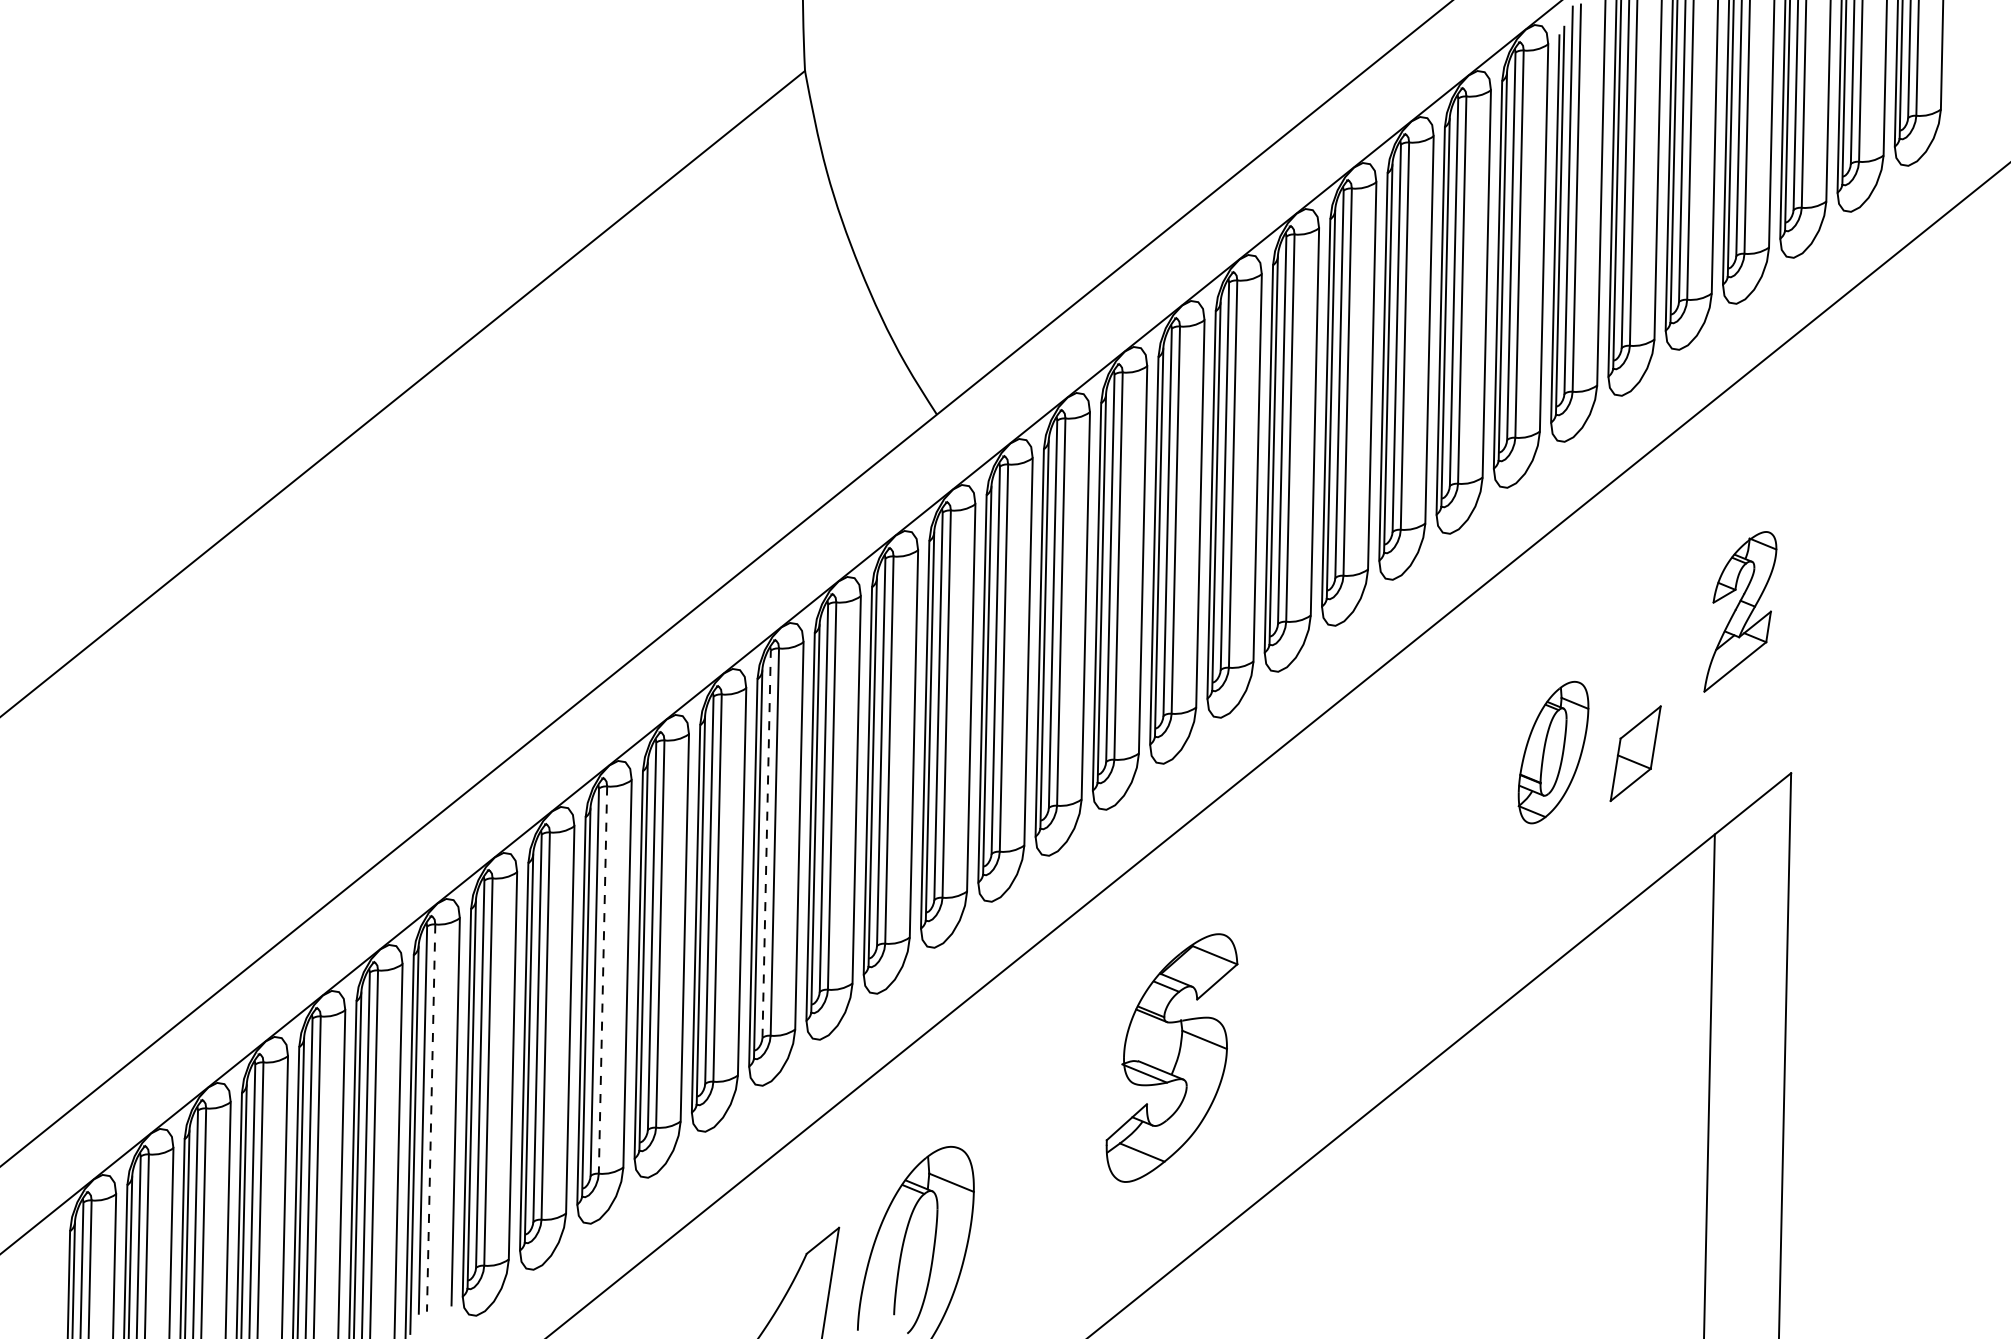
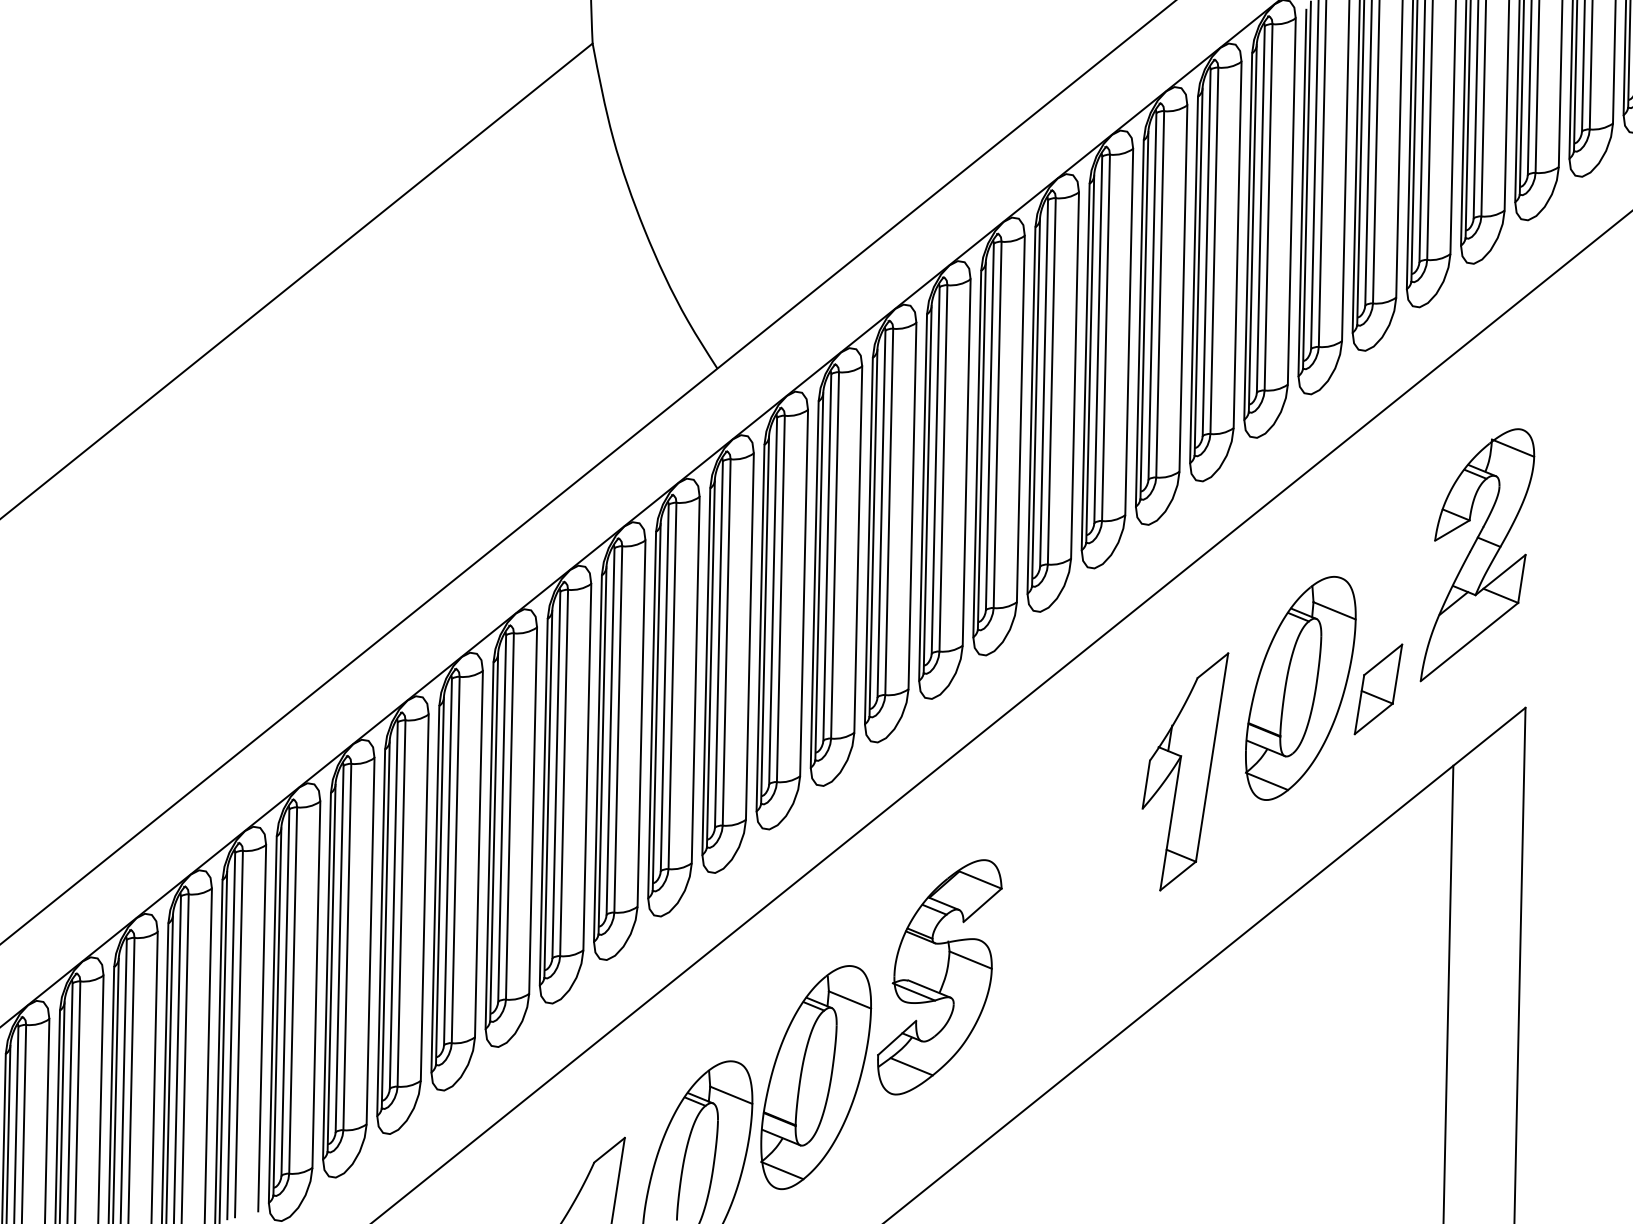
part: (1740, 611) -> (1477, 554), size x1.67
part: (1553, 752) -> (1300, 688), size x1.67
part: (1431, 840) -> (1185, 771), added
line: (766, 844) -> (556, 775), dashed -> solid
line: (603, 980) -> (402, 903), dashed -> solid
line: (431, 1118) -> (239, 1034), dashed -> solid
part: (1041, 1163) -> (816, 1077), added

